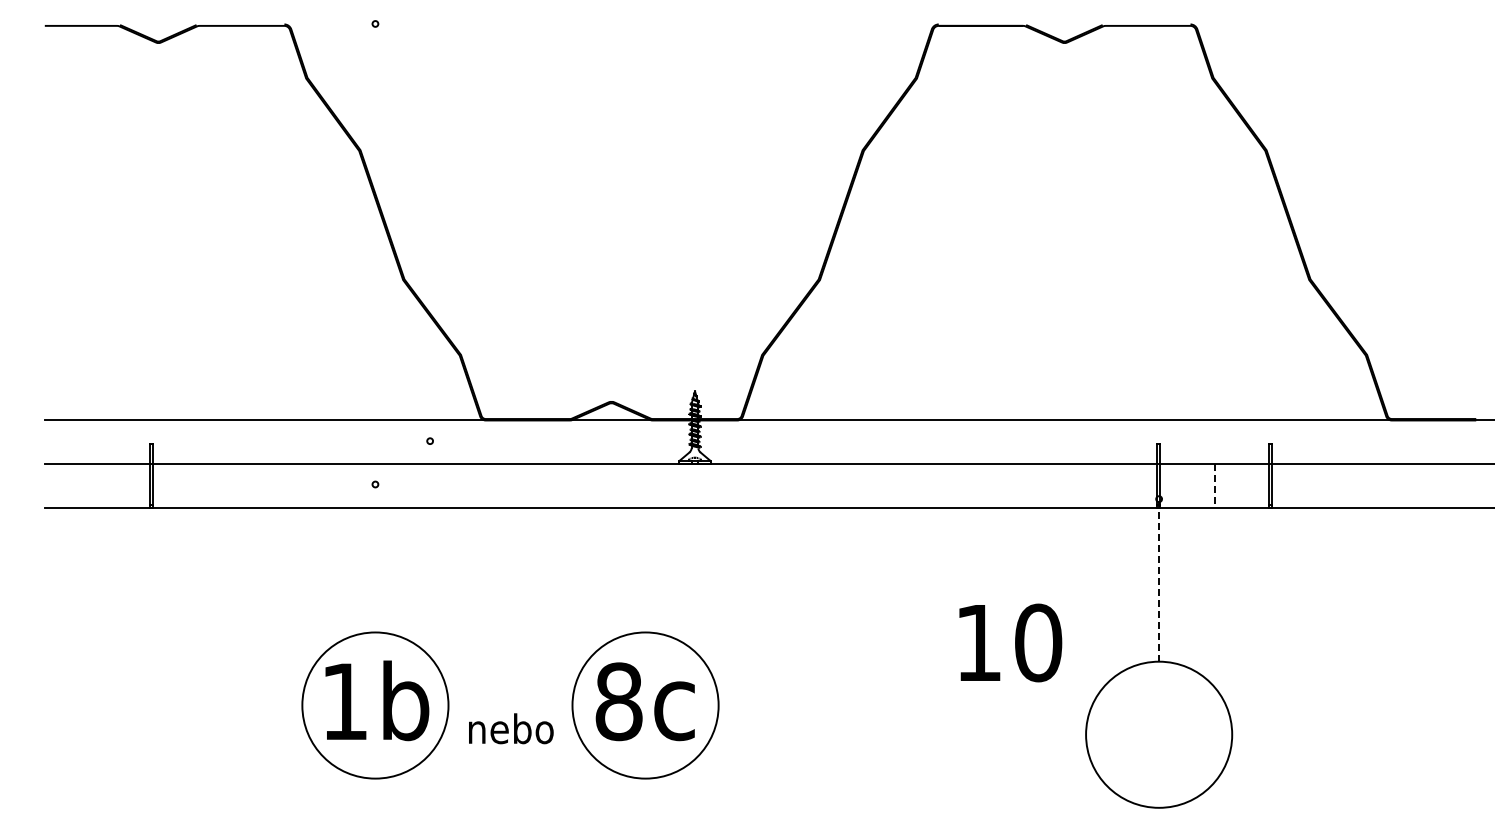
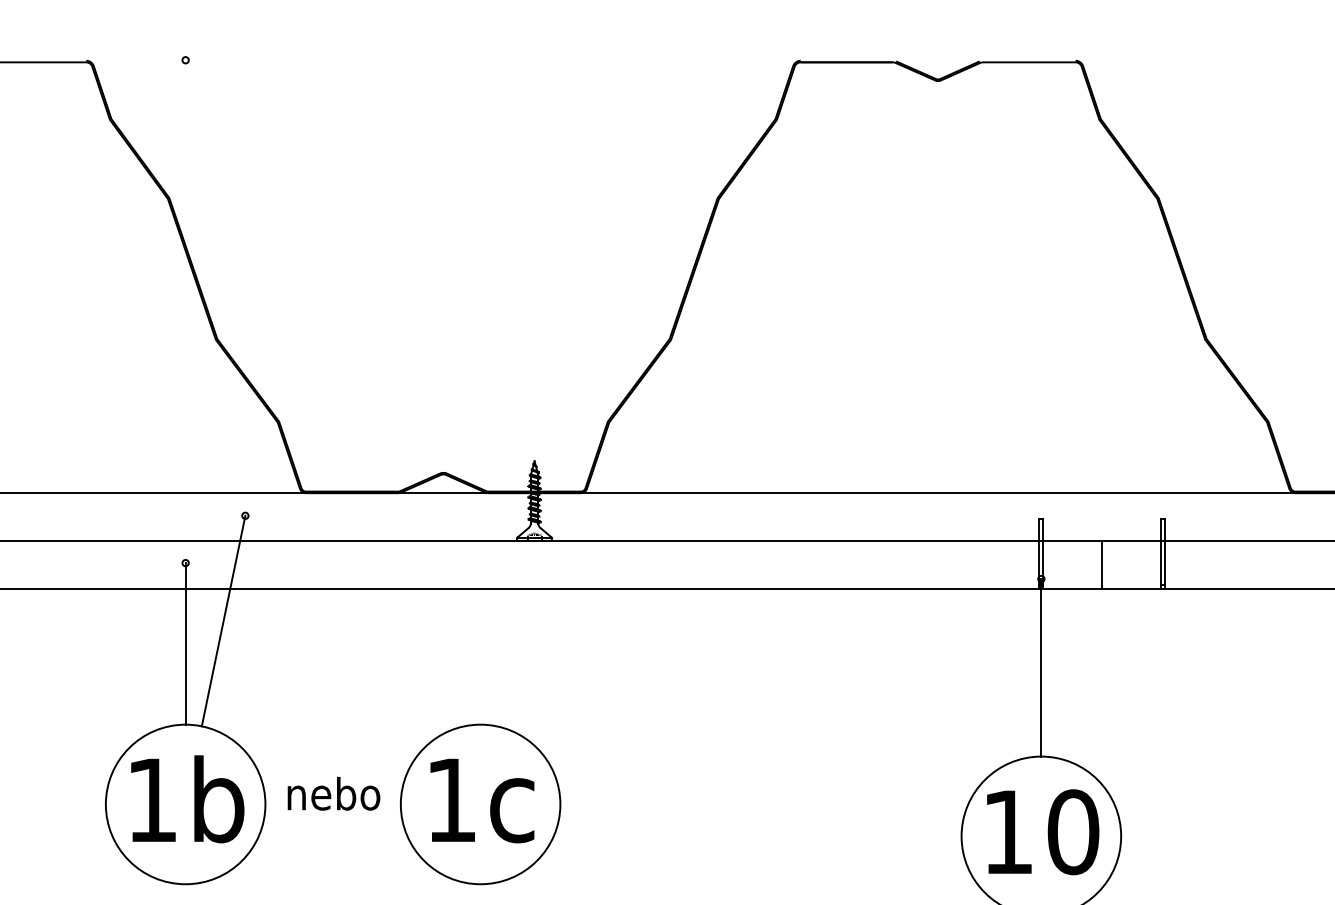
line: (1214, 486) -> (1101, 565), dashed -> solid
line: (410, 537) -> (223, 620), added
line: (375, 558) -> (185, 643), added
line: (1159, 579) -> (1041, 666), dashed -> solid
text: (1010, 642) -> (1042, 831), moved
text: (618, 701) -> (451, 800), 8c -> 1c
text: (511, 728) -> (334, 793), moved

